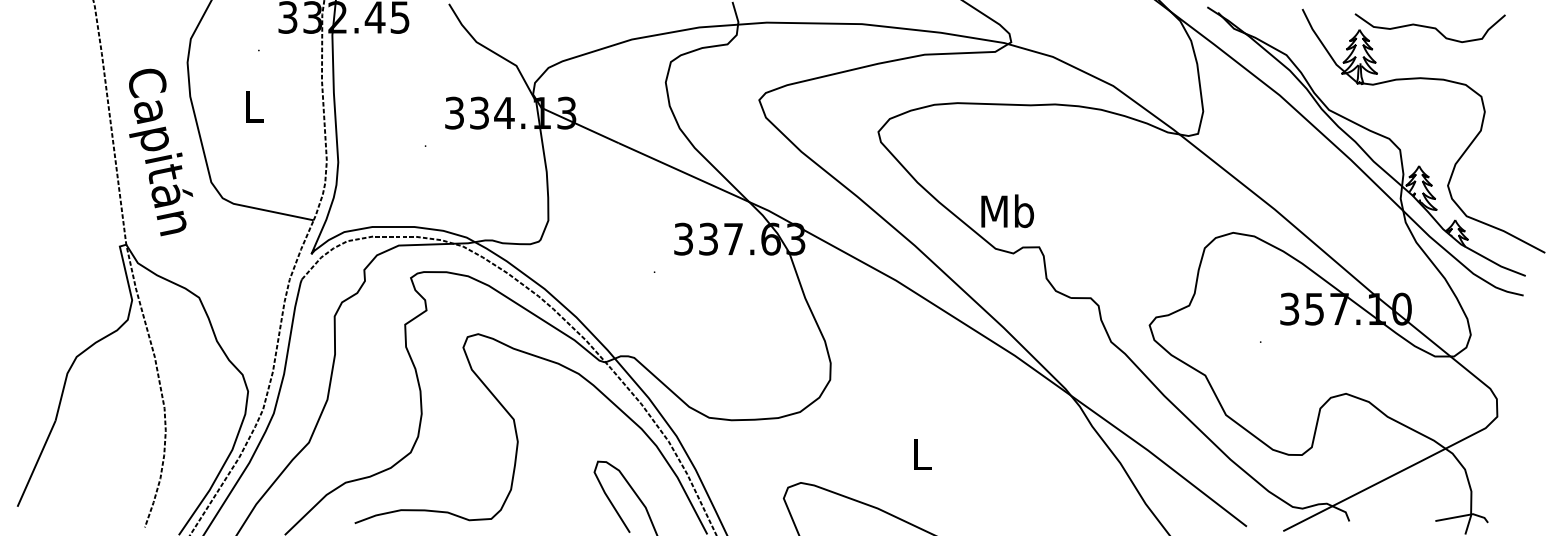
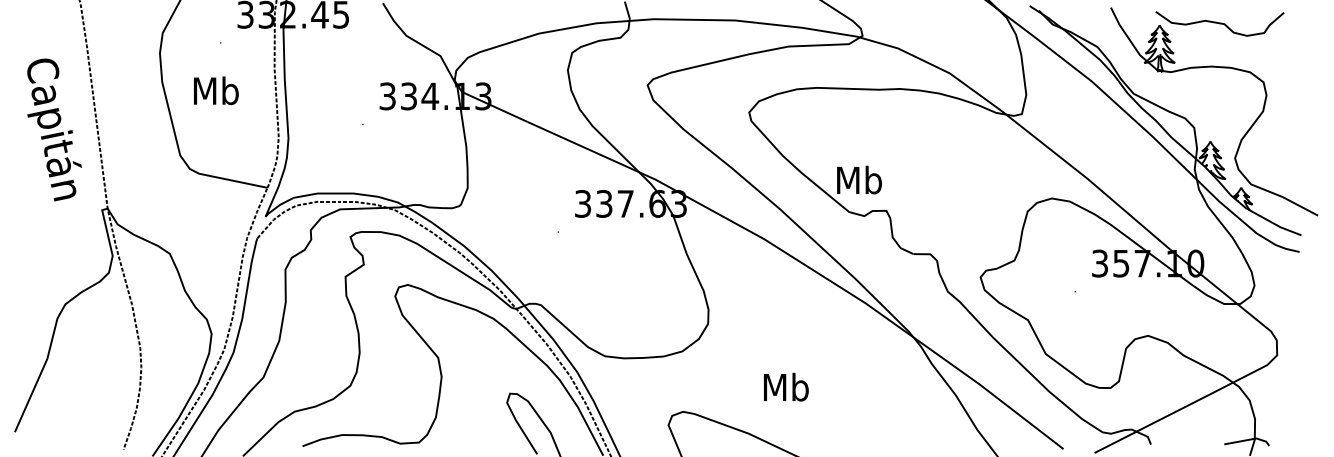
text: (253, 106) -> (216, 90), L -> Mb
text: (161, 152) -> (54, 129), moved
text: (921, 453) -> (785, 386), L -> Mb

